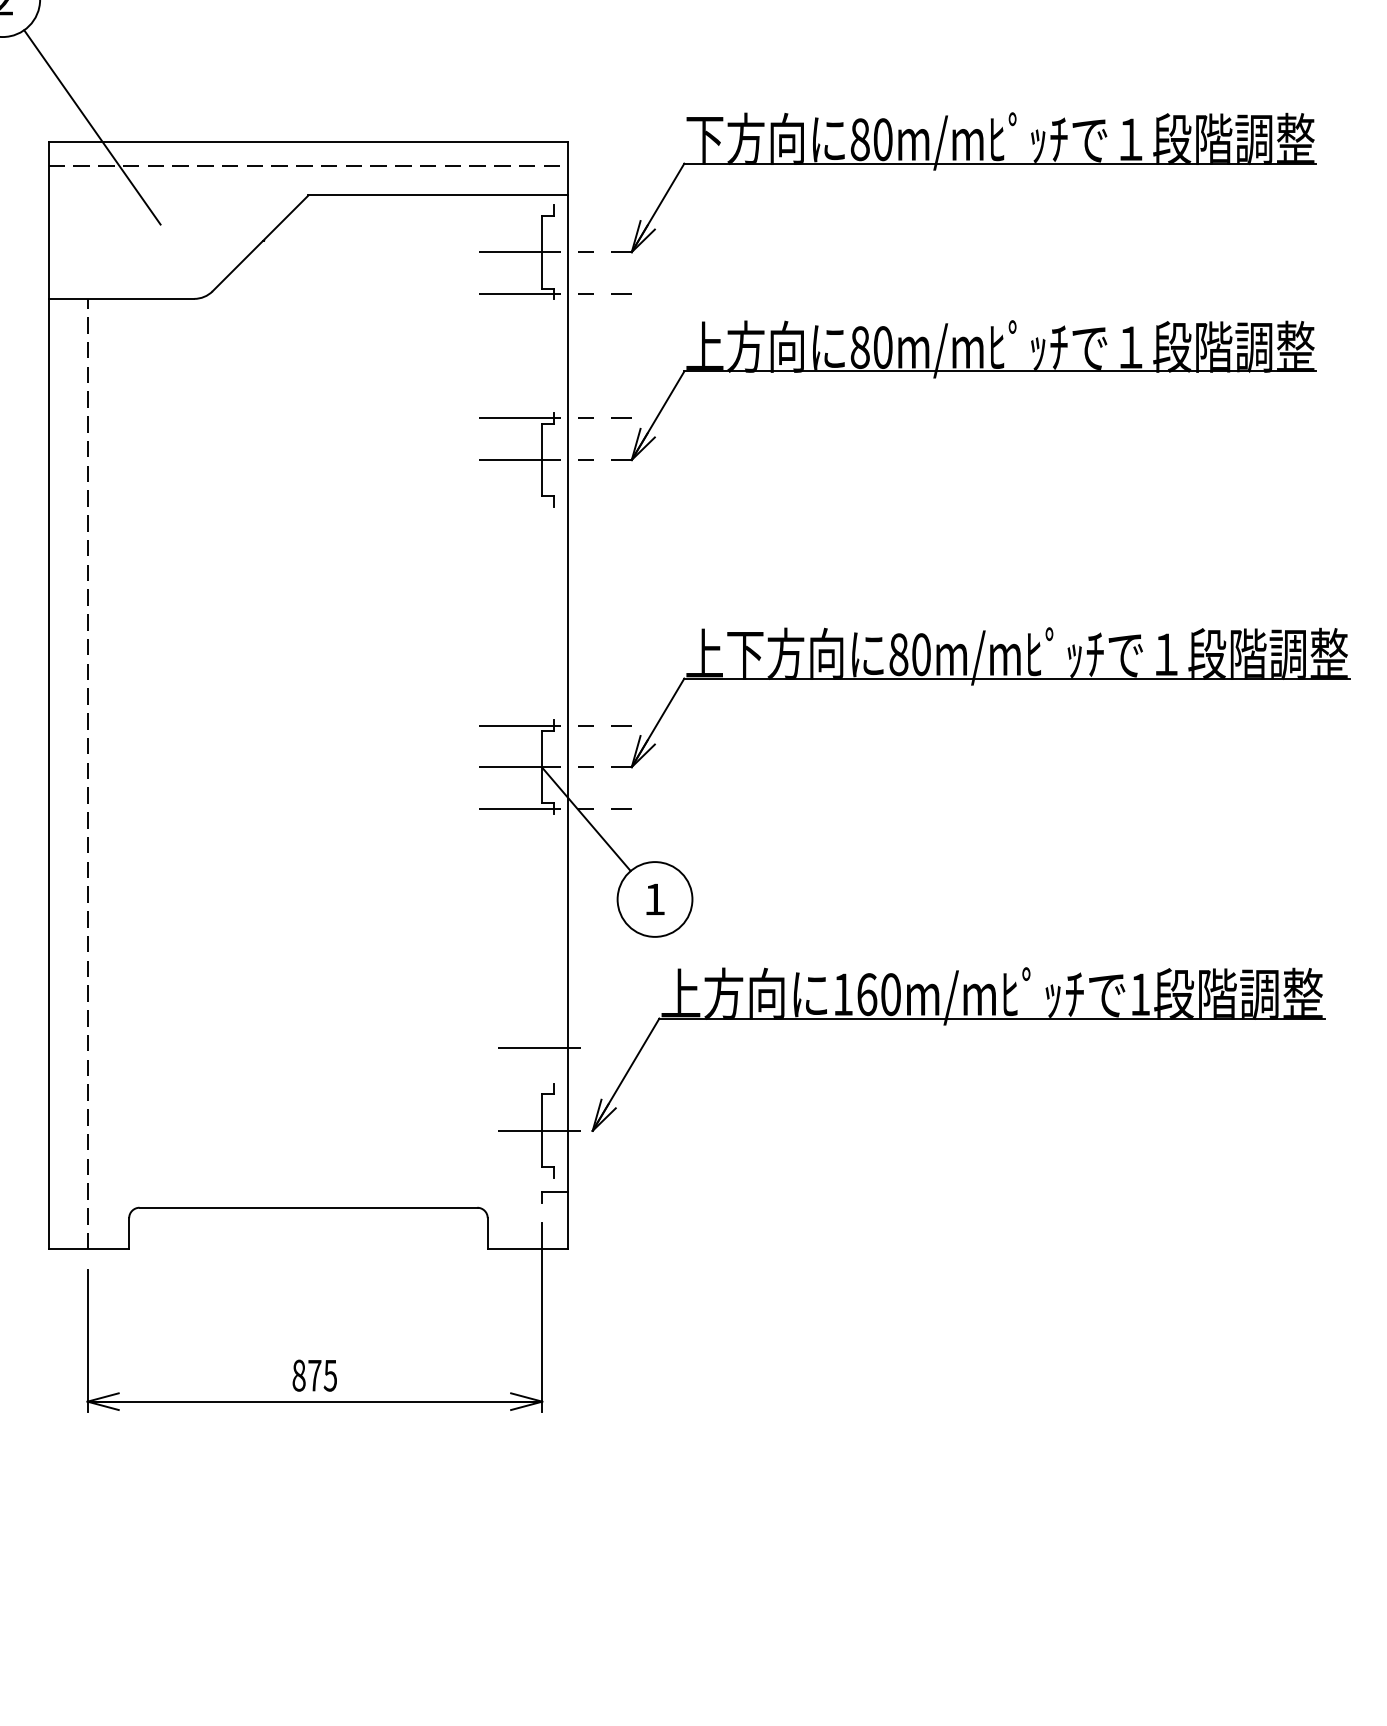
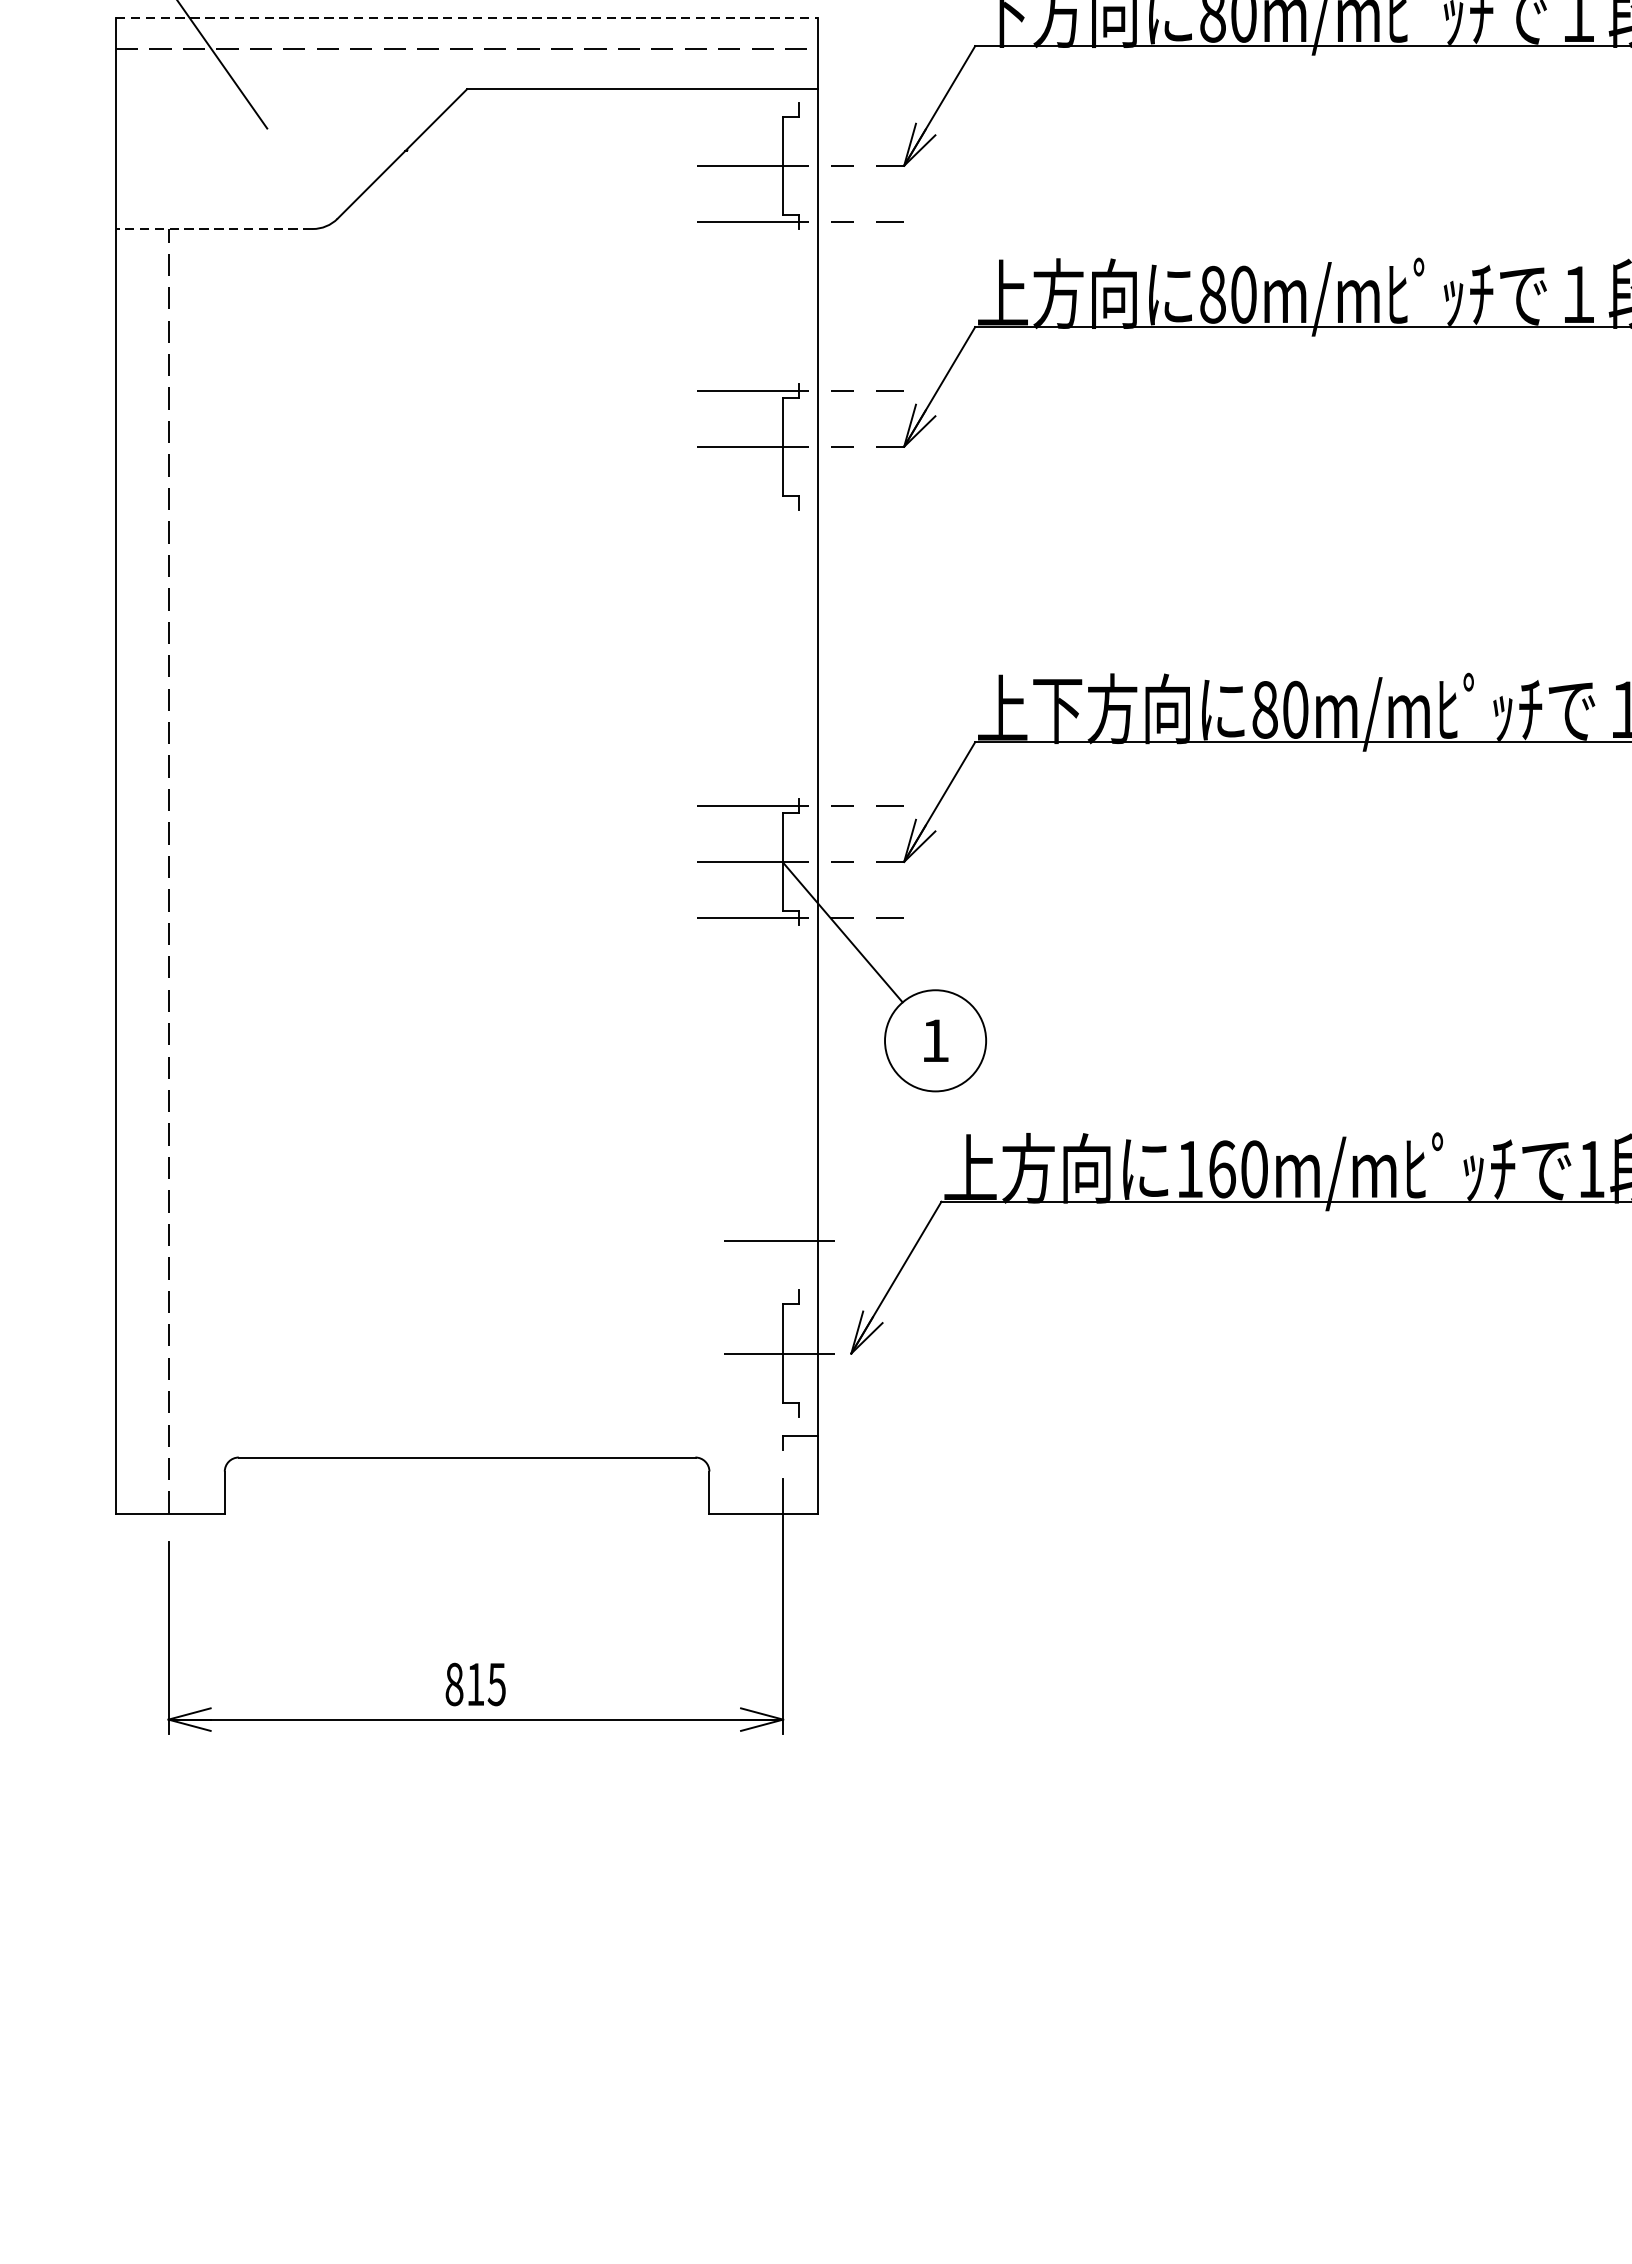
line: (308, 142) -> (467, 17), solid -> dashed
line: (121, 298) -> (214, 228), solid -> dashed
text: (314, 1375) -> (475, 1684), 875 -> 815

